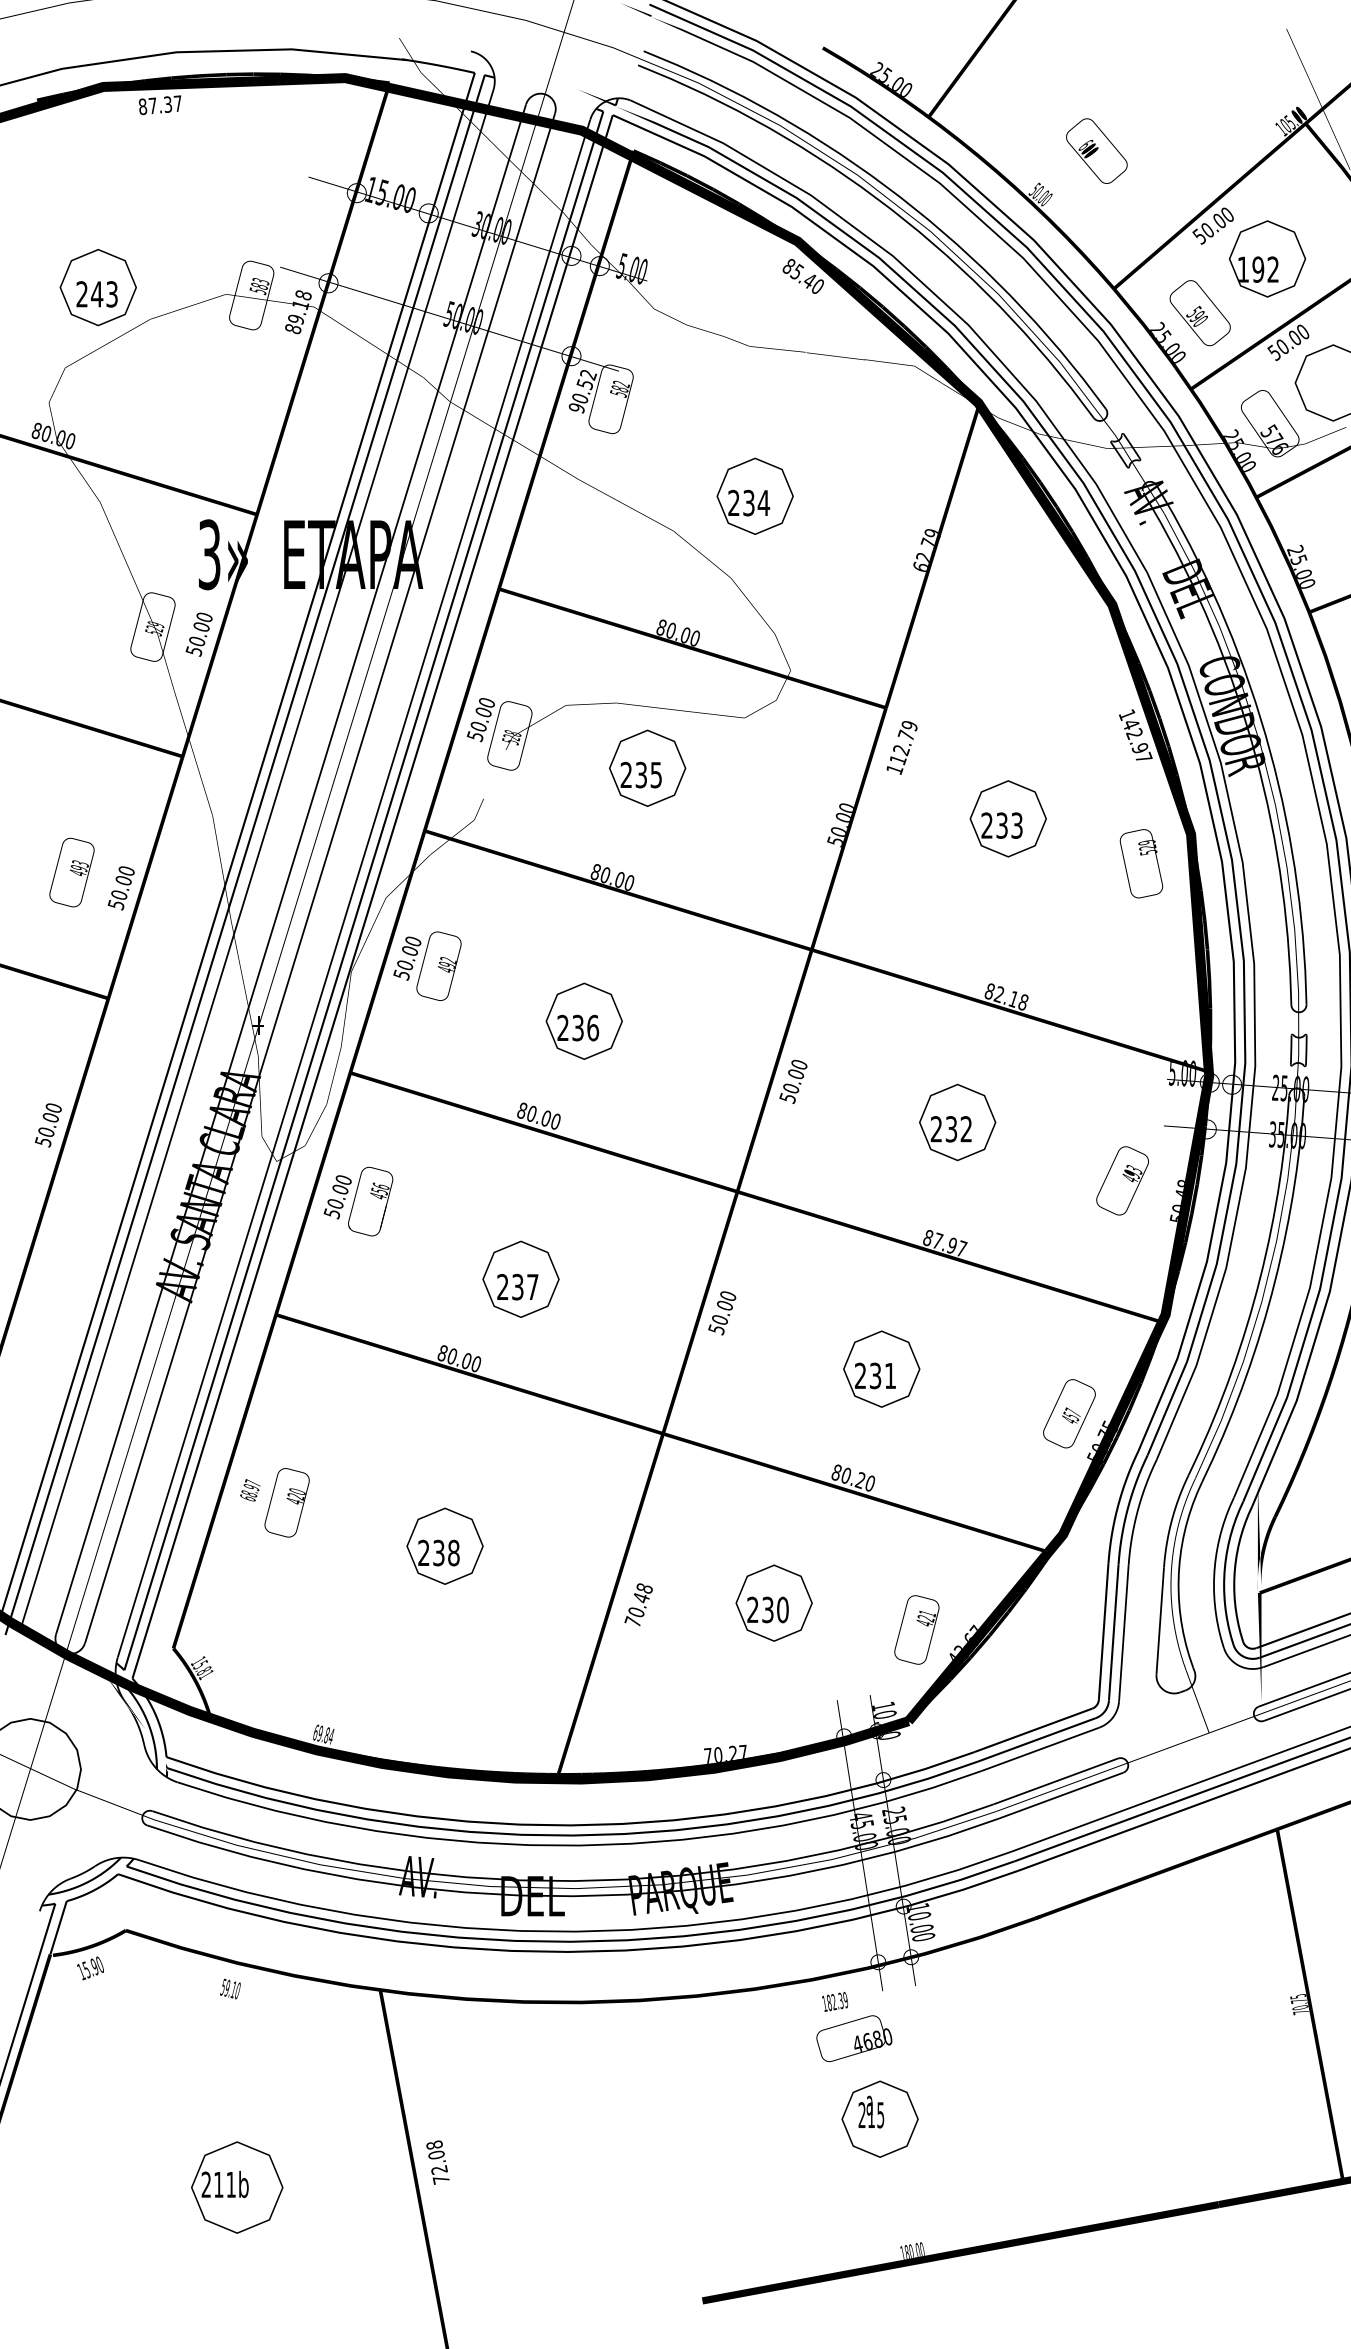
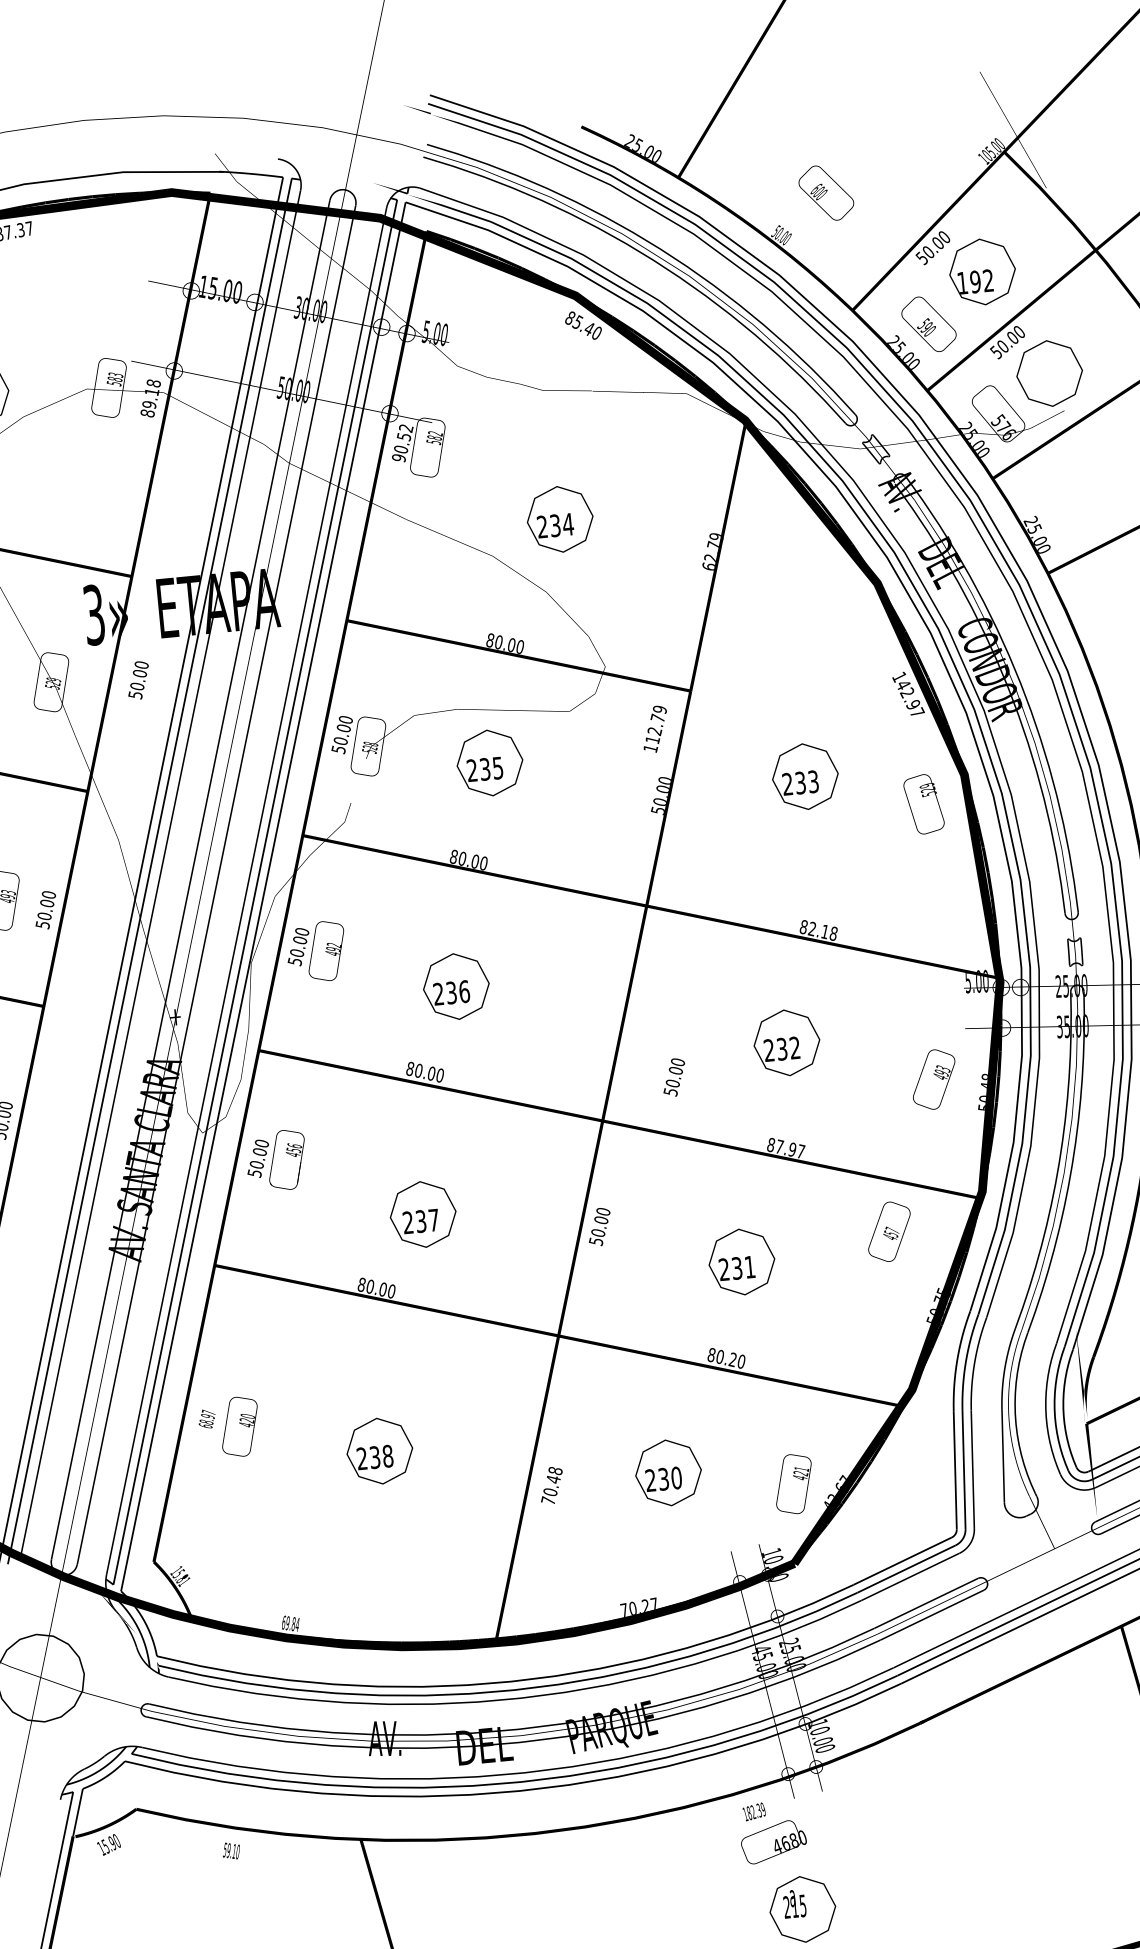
text: (198, 634) -> (137, 680), moved
text: (901, 747) -> (654, 729), moved
text: (793, 1081) -> (674, 1077), moved
text: (1069, 1413) -> (889, 1231), moved

